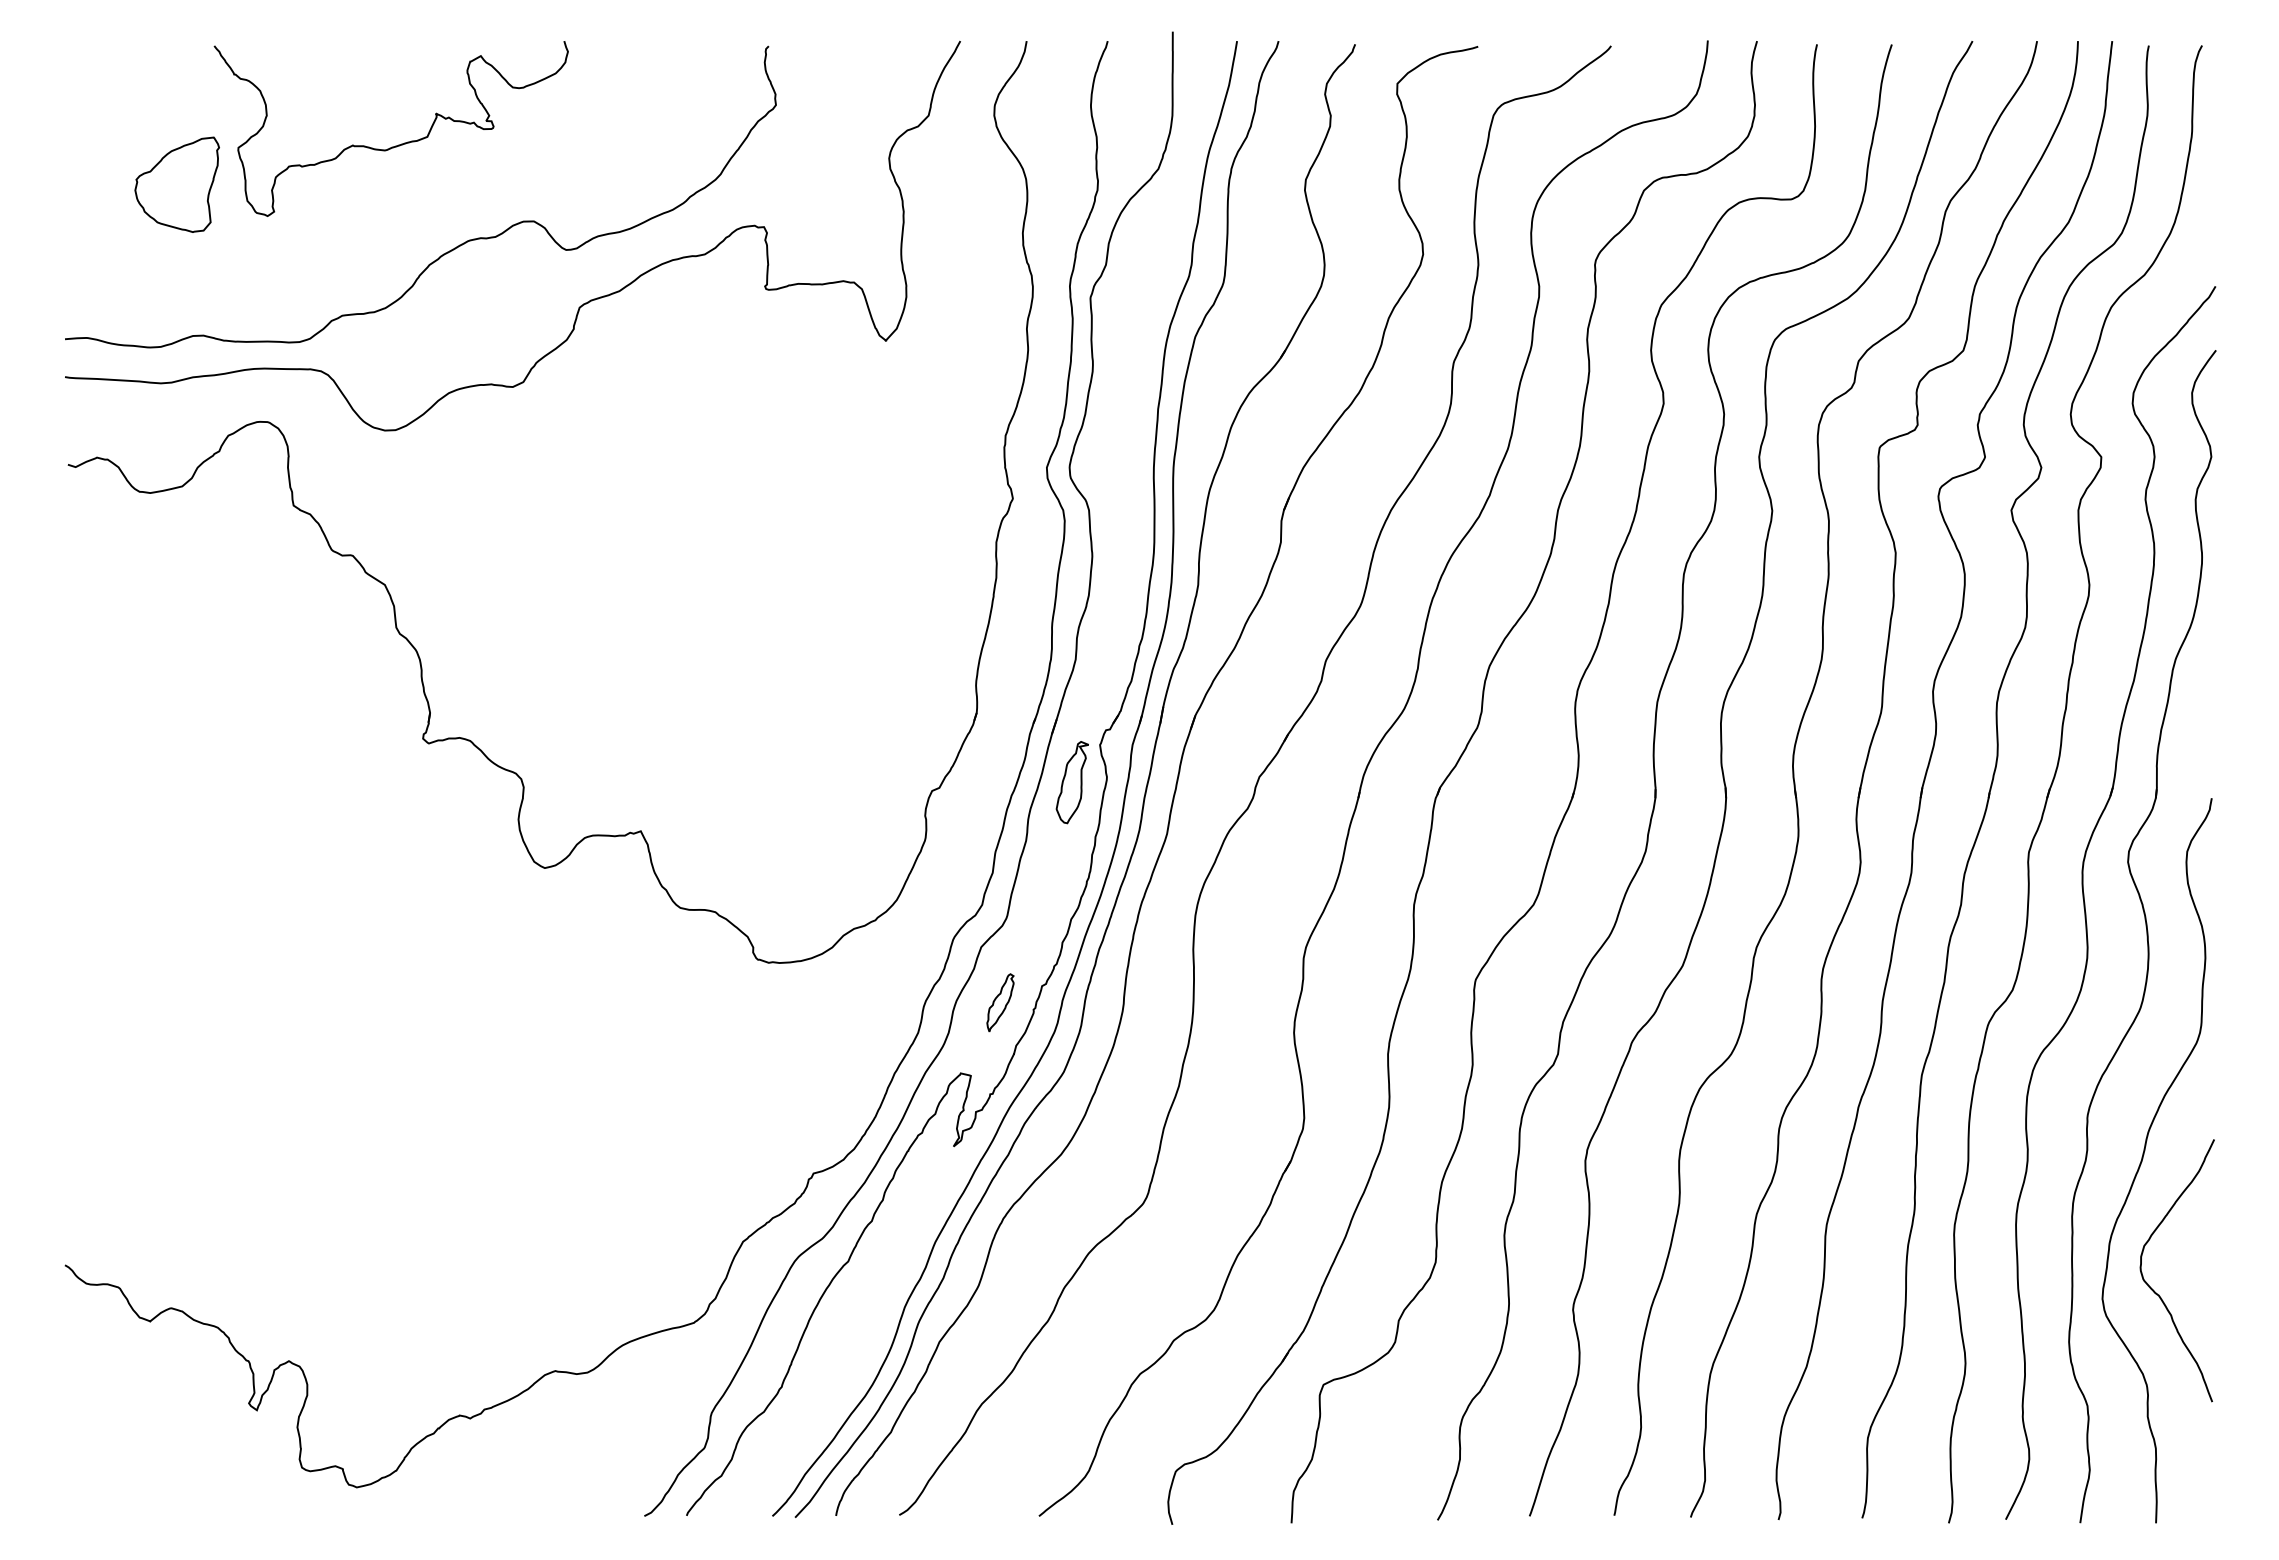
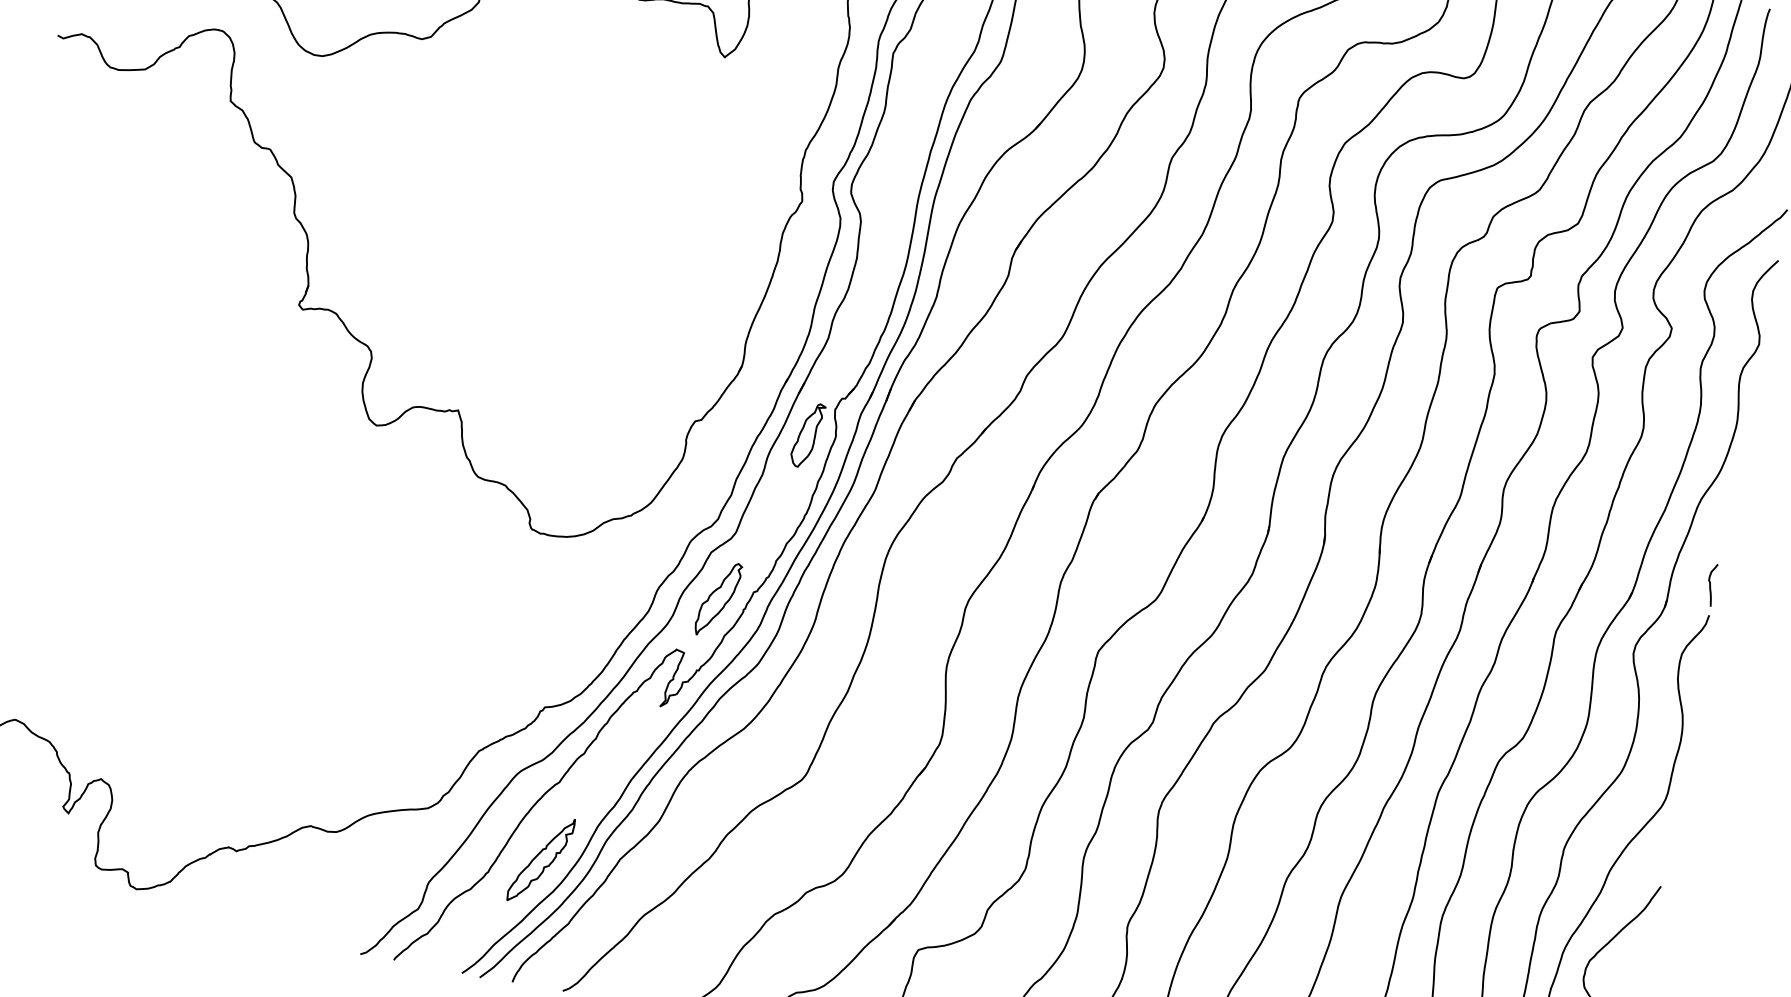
curve: (2206, 760) -> (1710, 584), added
part: (1000, 1002) -> (718, 599), size x1.67
part: (843, 1359) -> (541, 859), added

